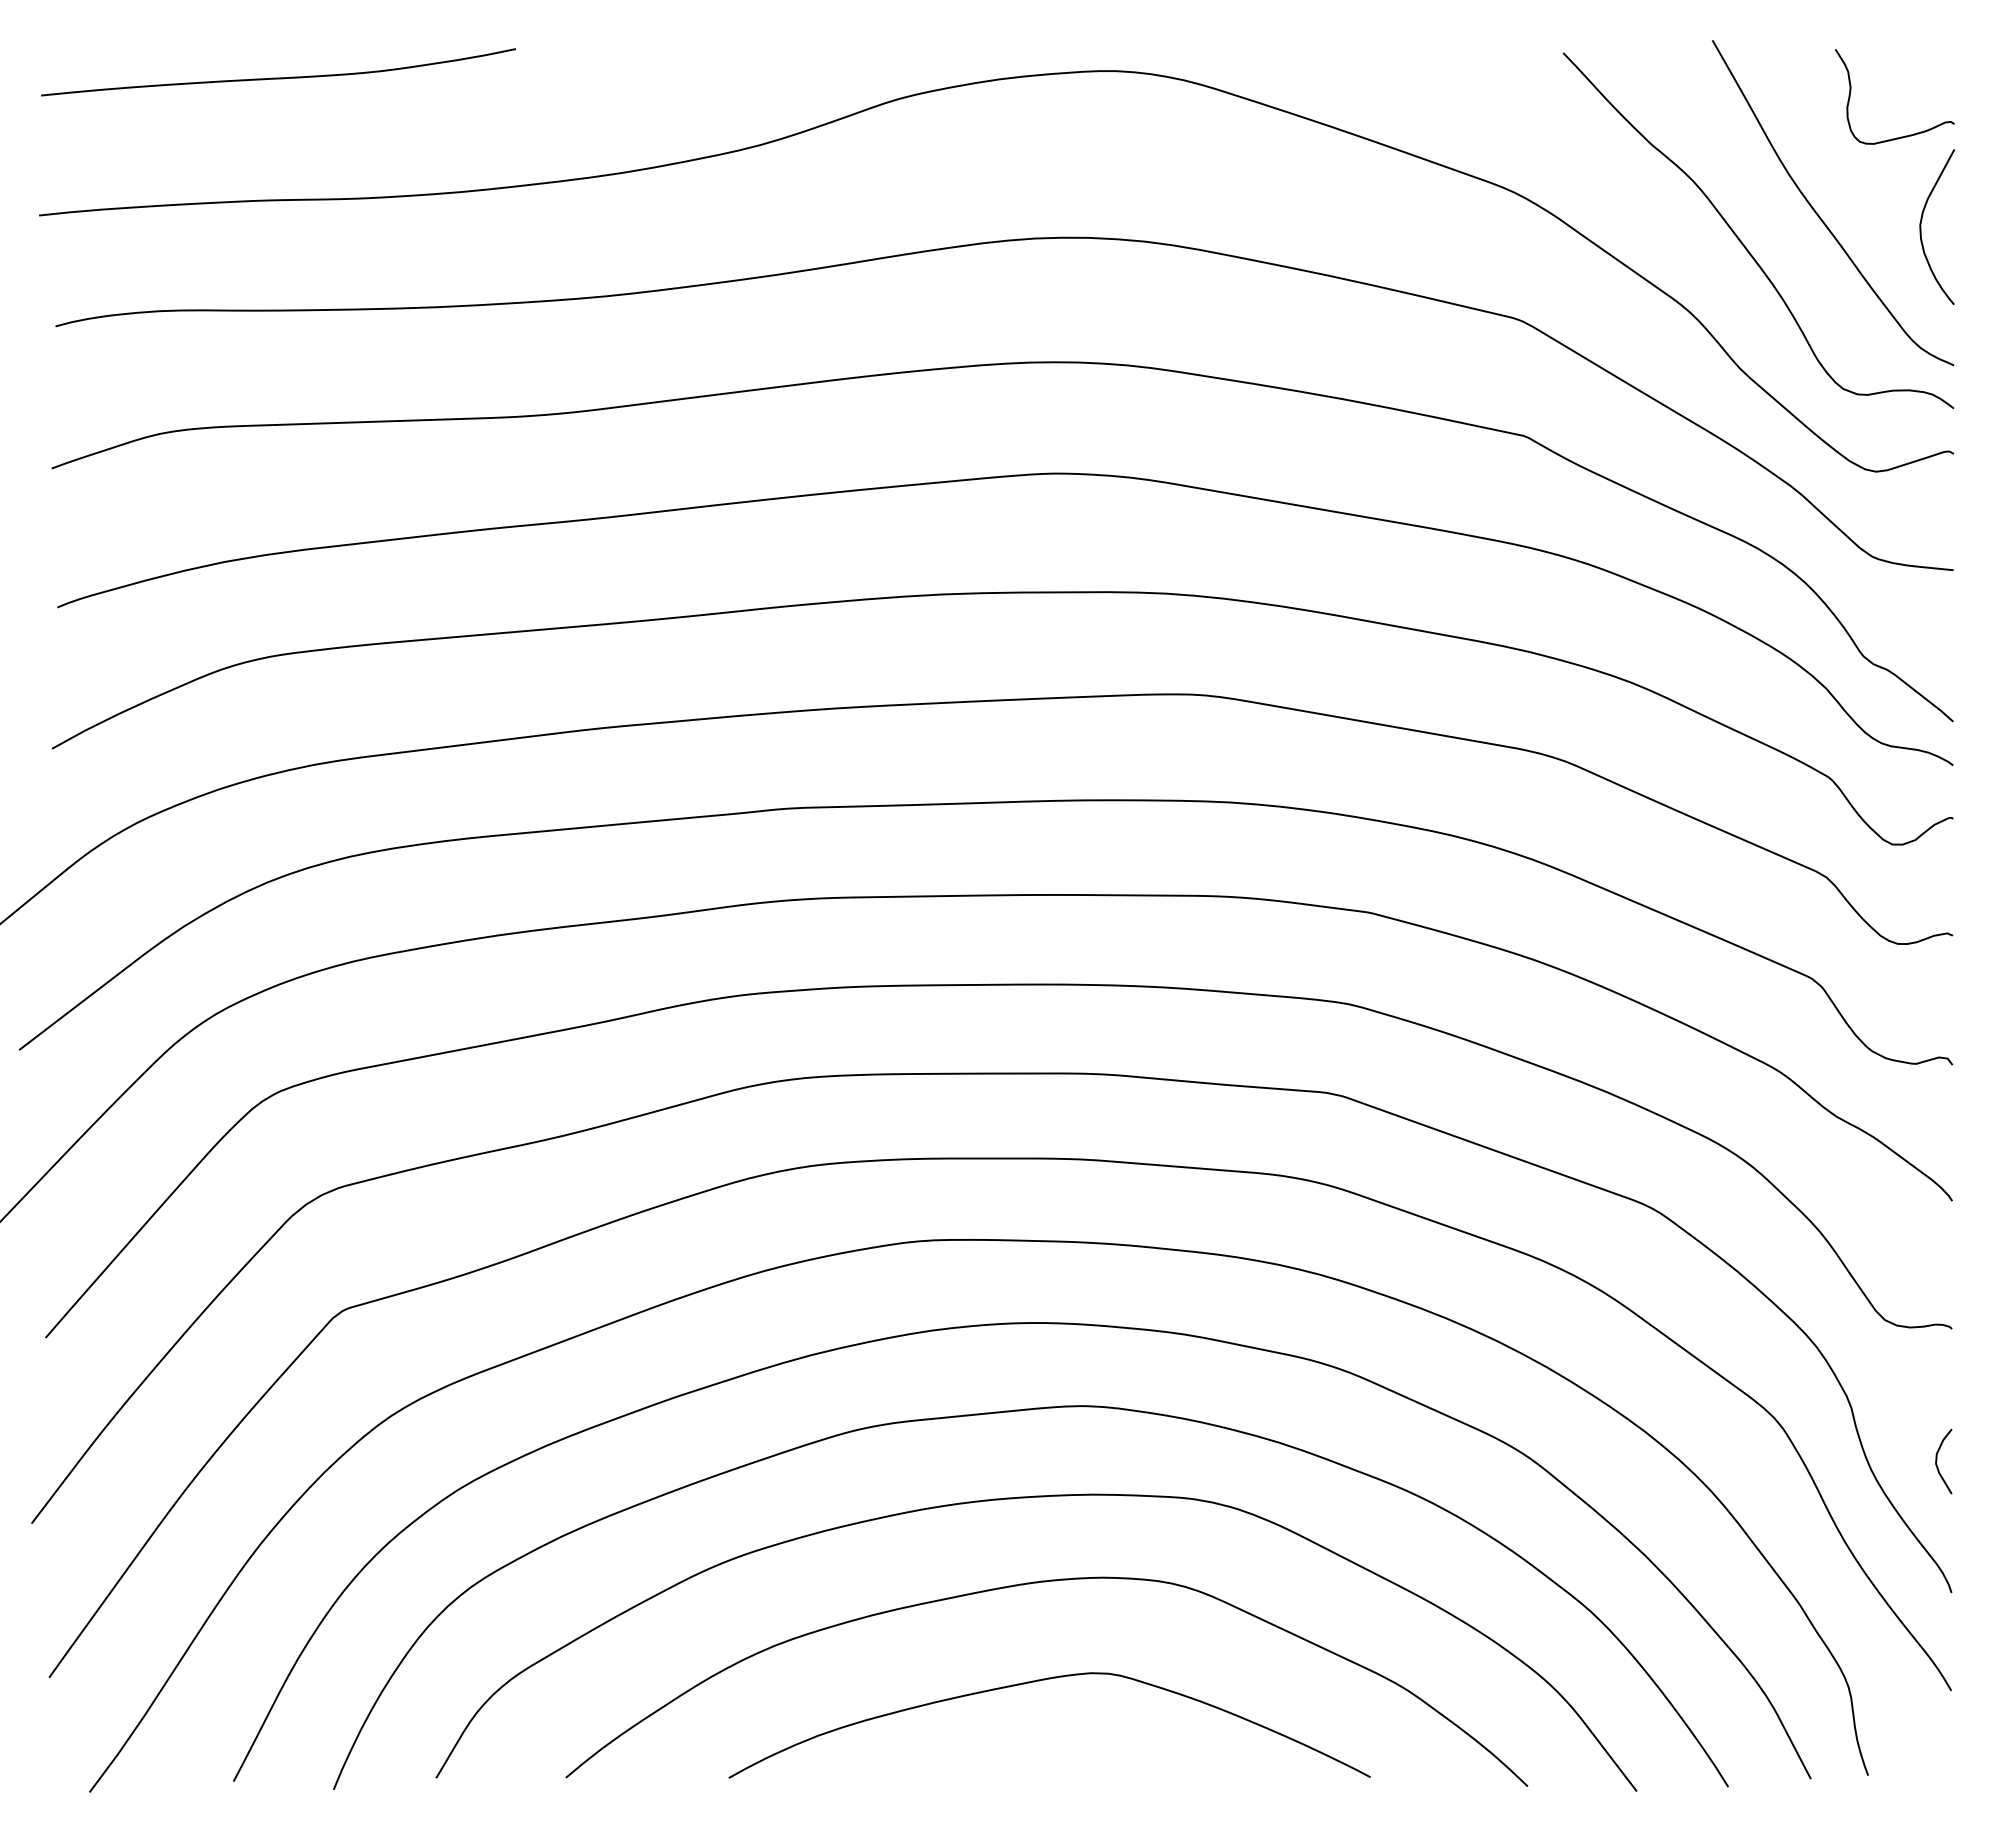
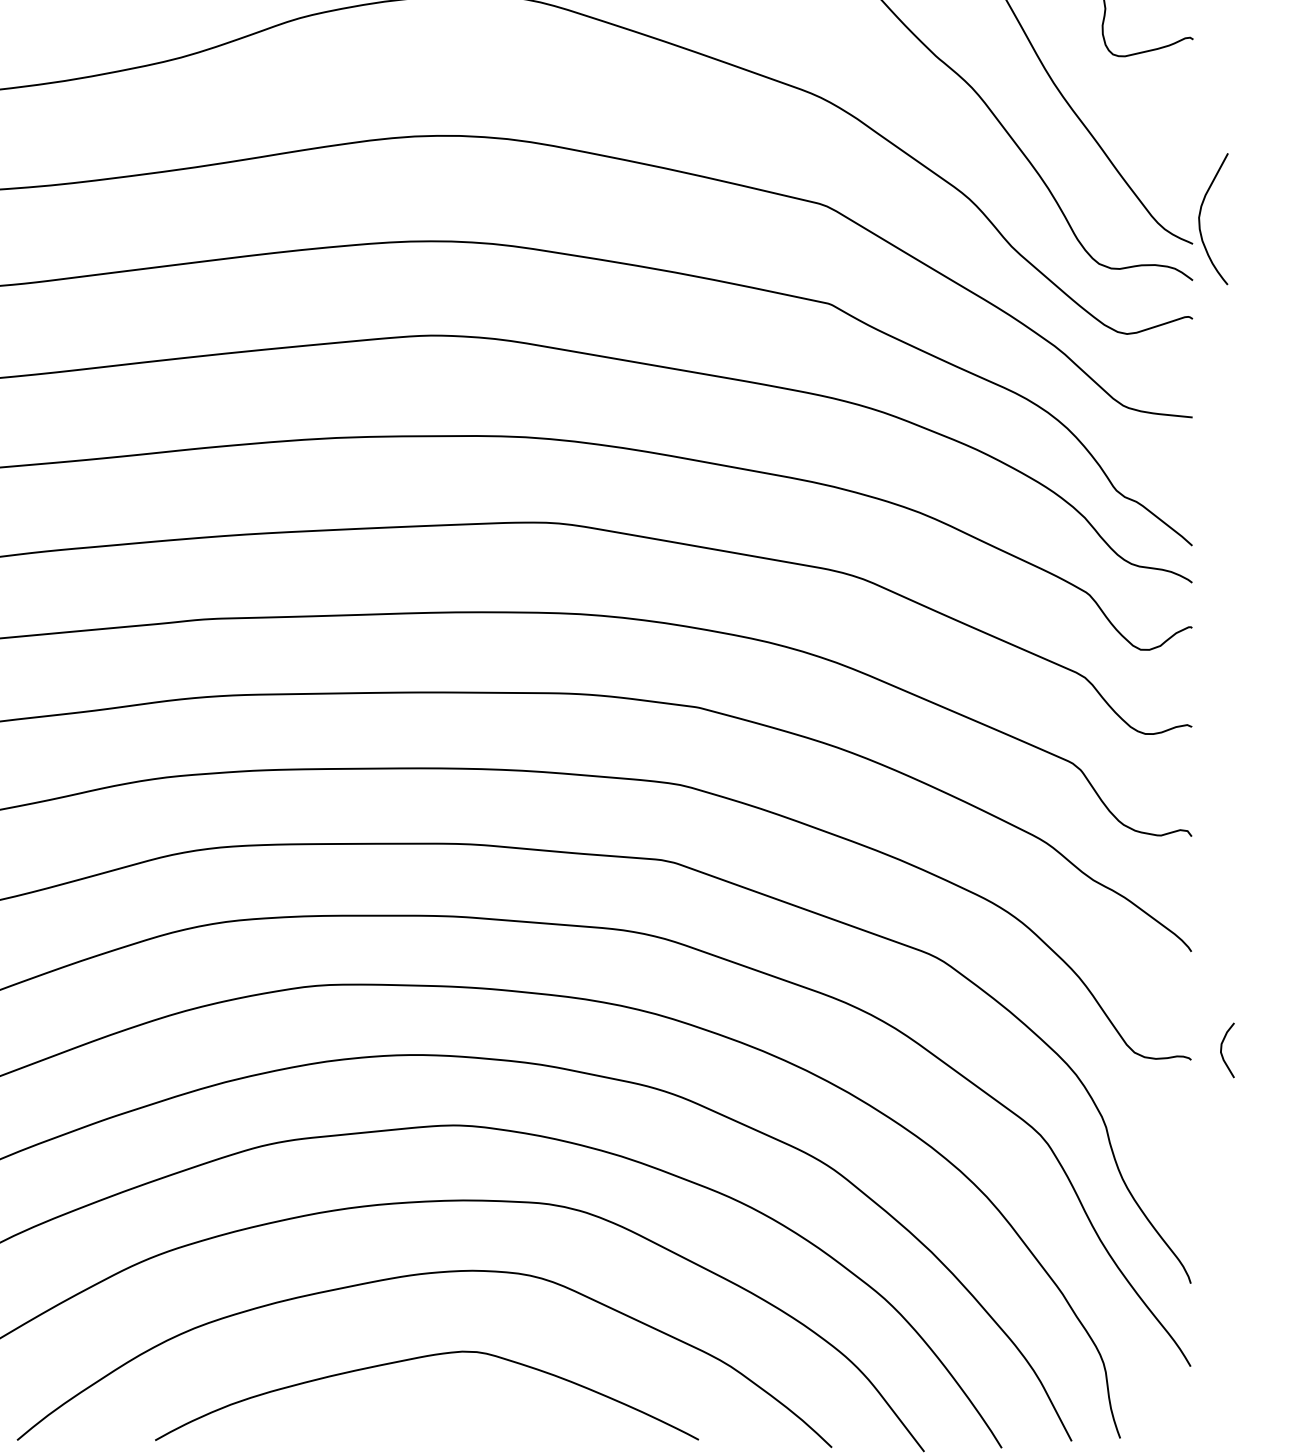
curve: (1921, 226) -> (1200, 218), moved
curve: (1937, 1461) -> (1222, 1050), moved

